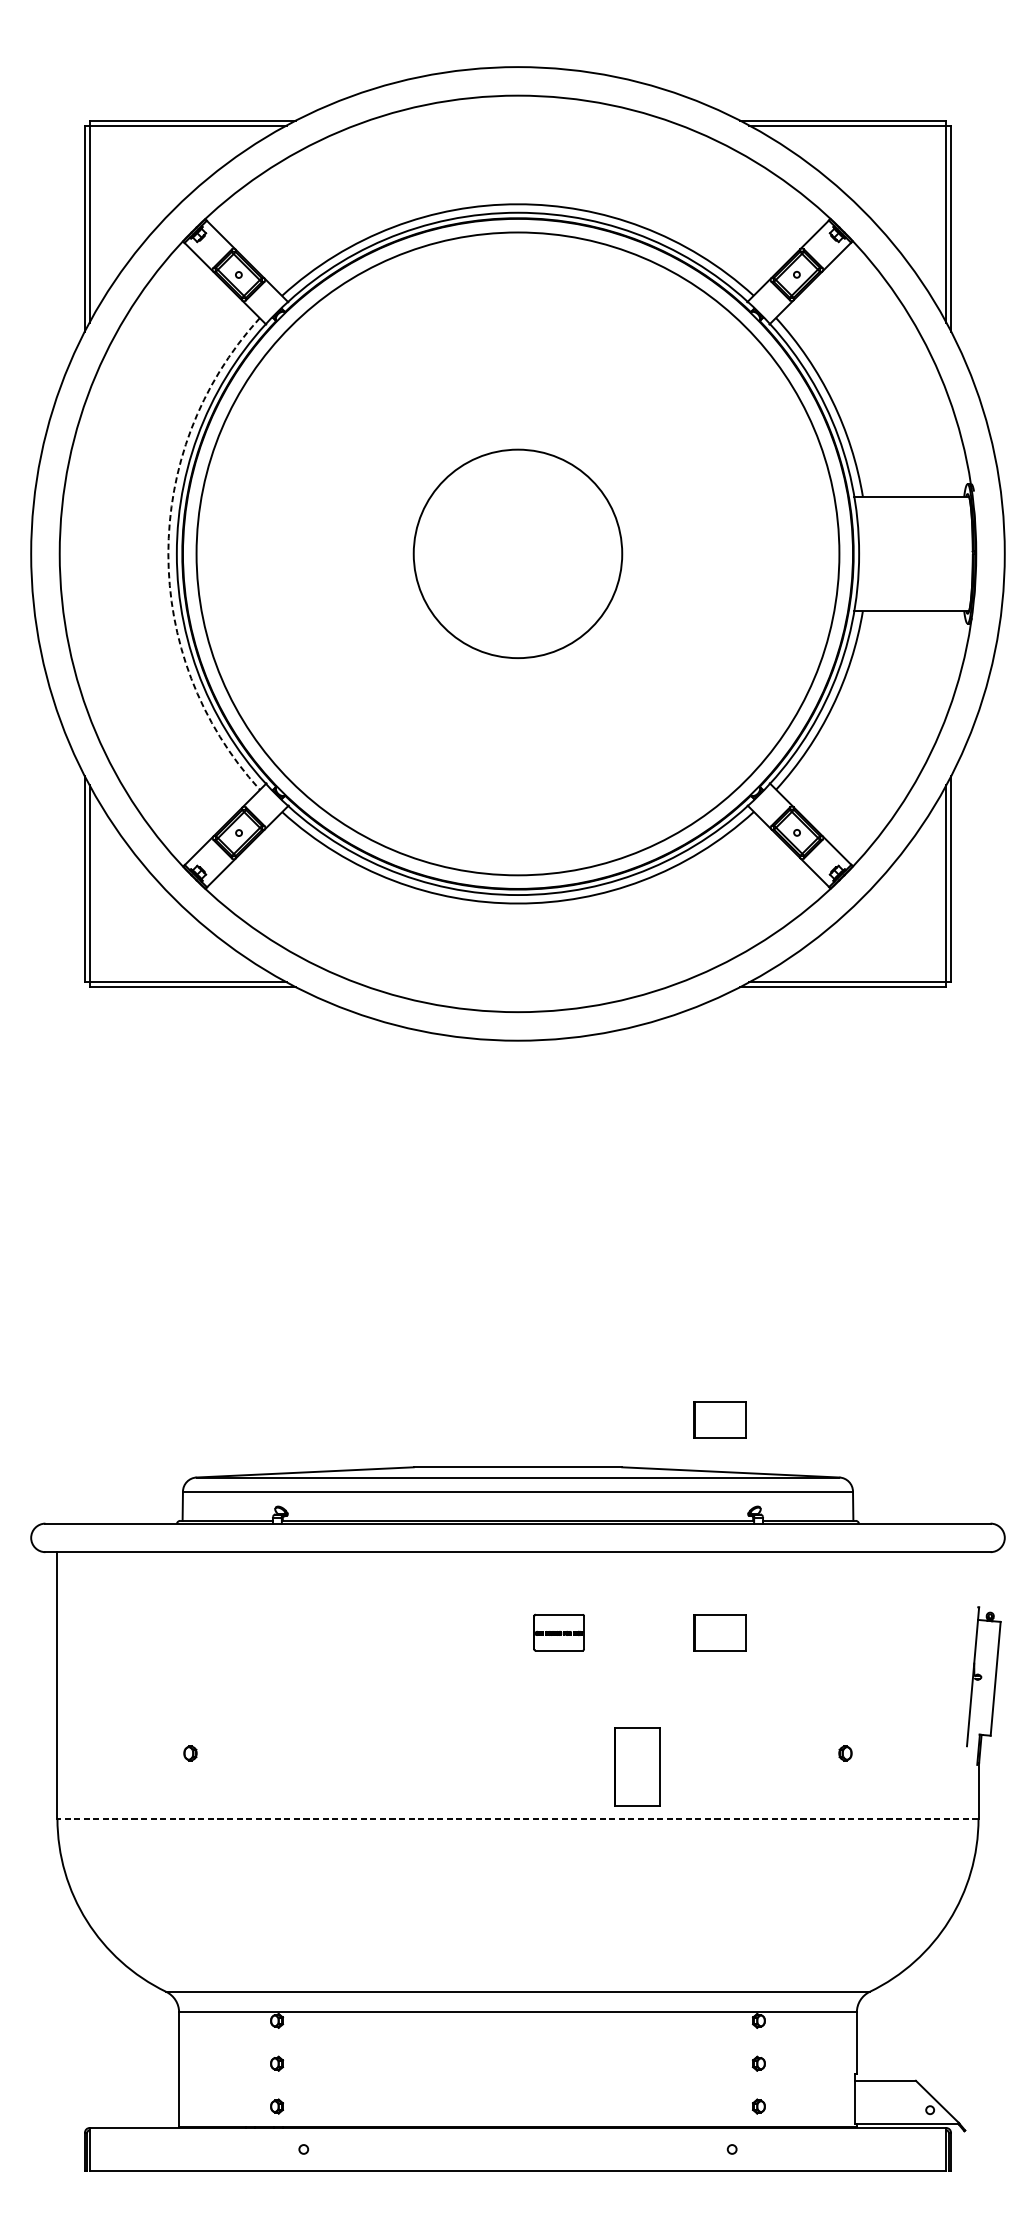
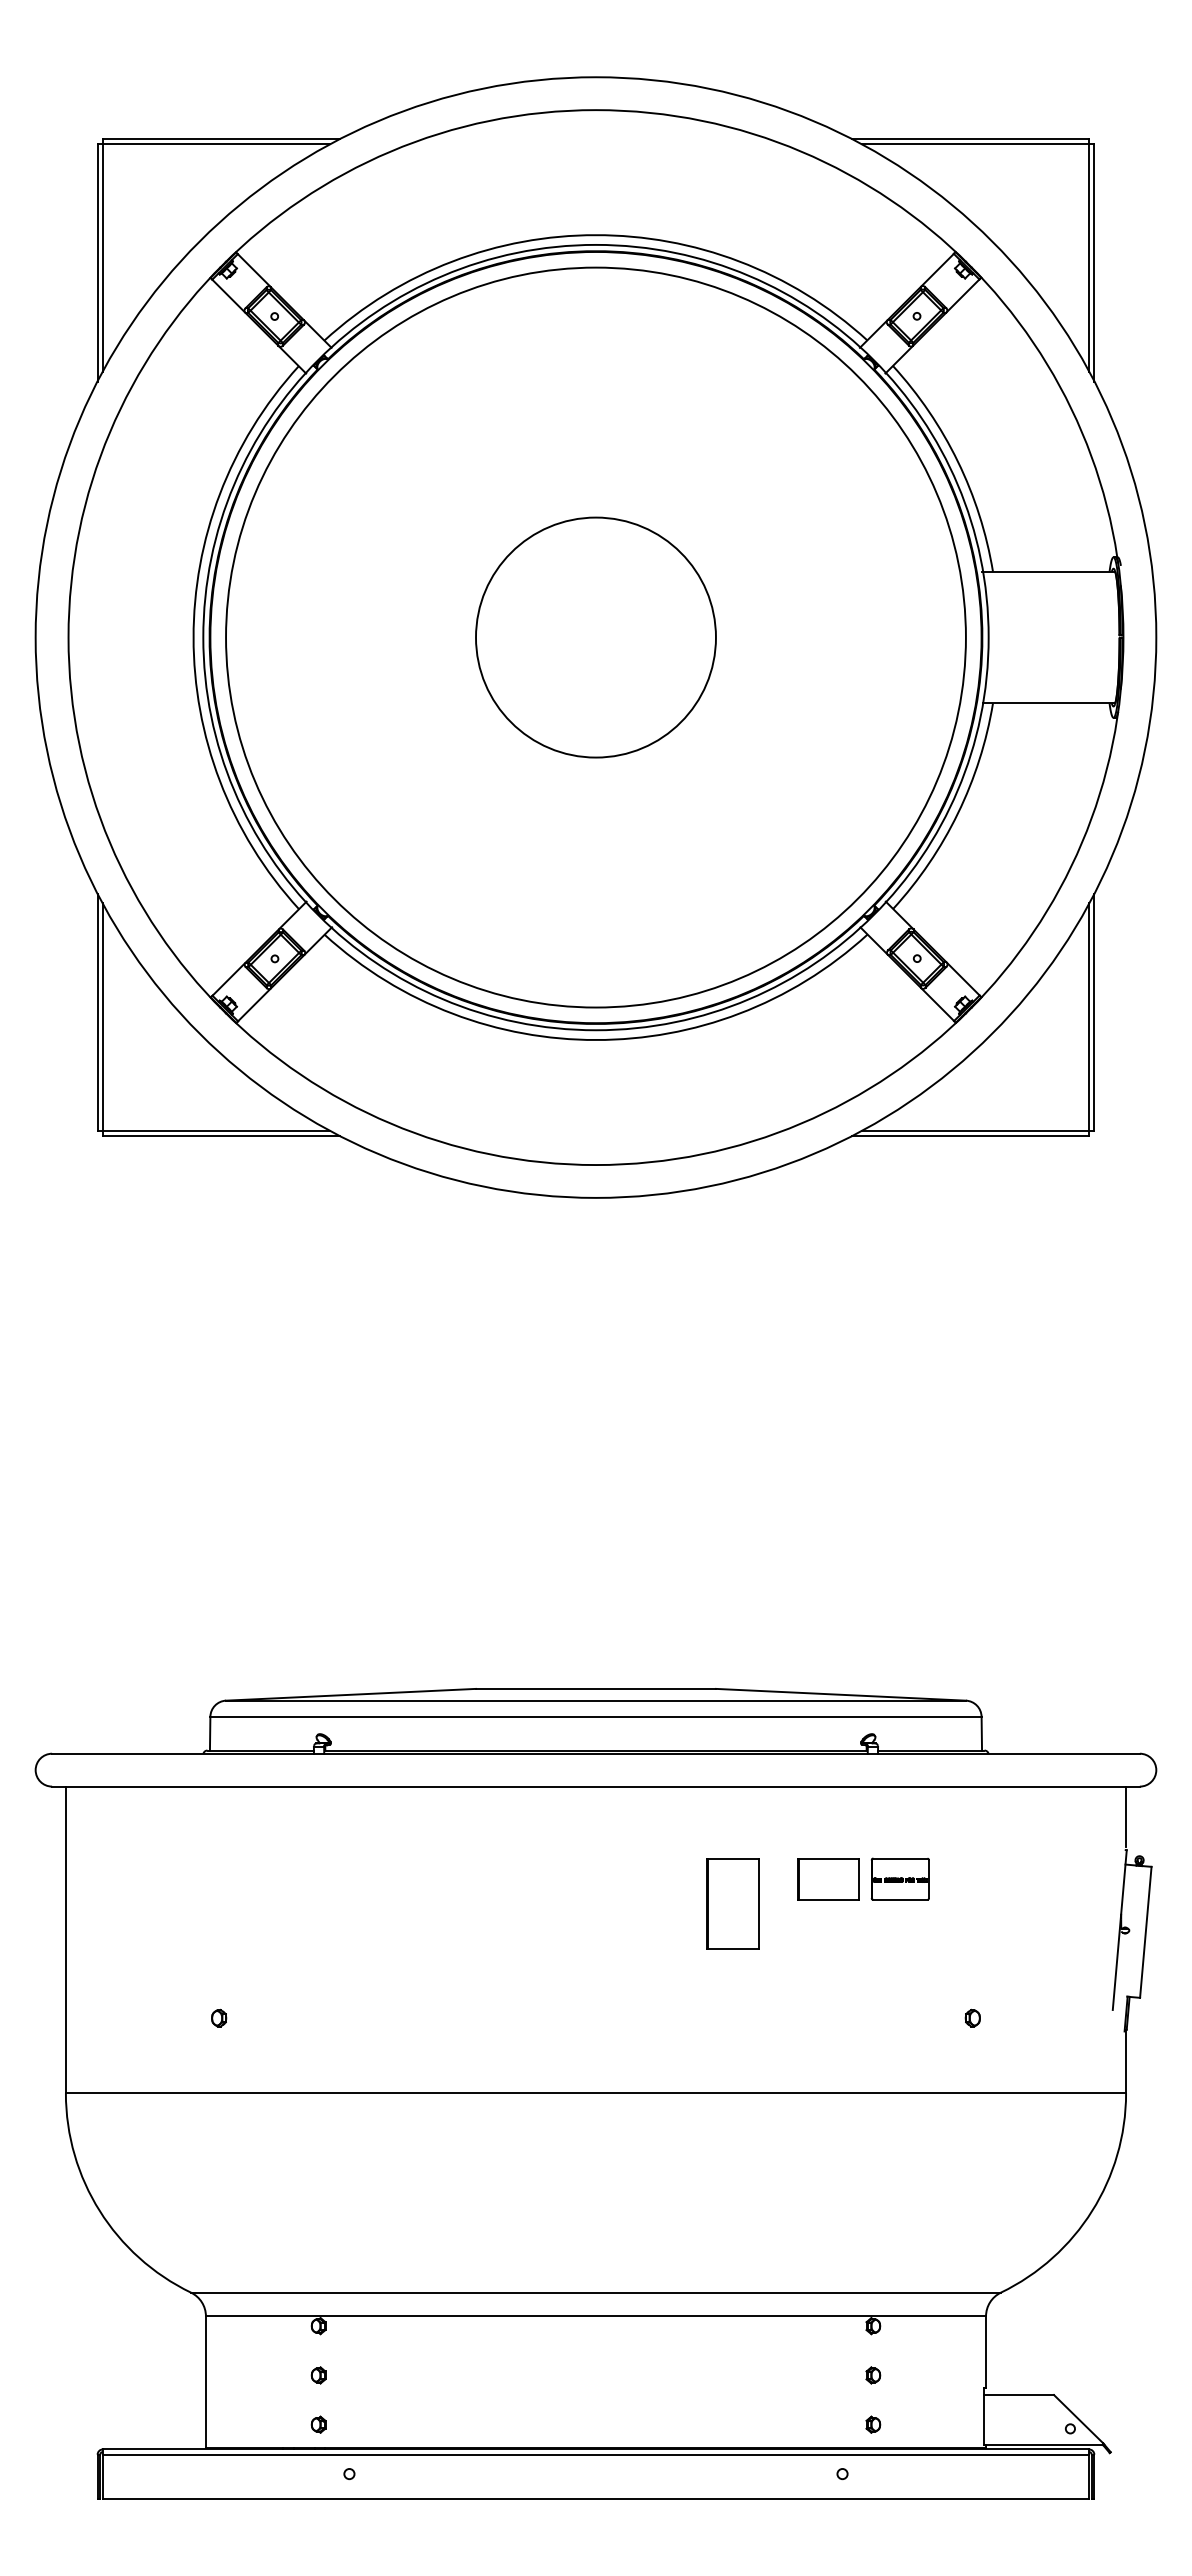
arc: (168, 553) -> (193, 637), dashed -> solid
part: (719, 1420) -> (828, 1634), removed
line: (978, 1578) -> (1126, 1816), added
part: (558, 1632) -> (899, 1878), moved
part: (636, 1766) -> (732, 1903), moved
line: (517, 1818) -> (595, 2093), dashed -> solid
line: (517, 2132) -> (595, 2454), added

